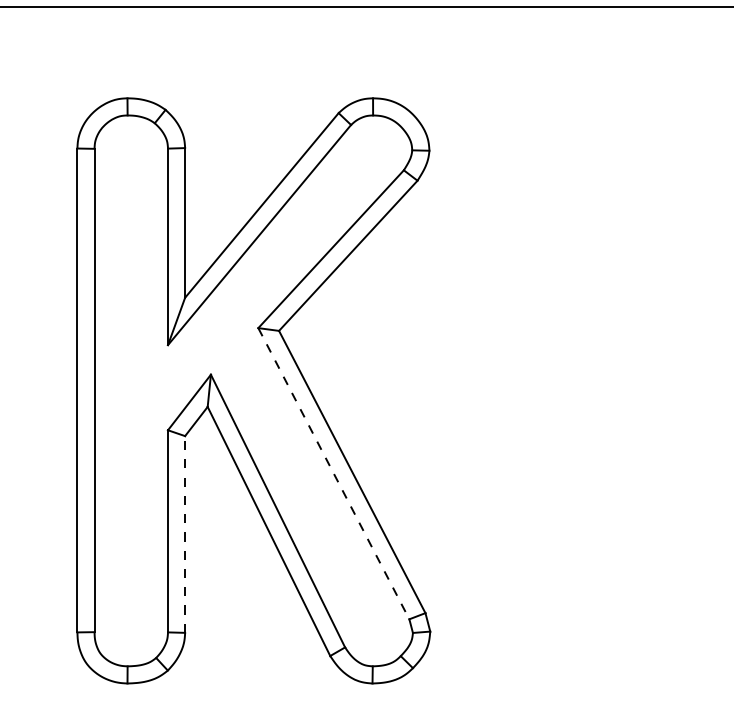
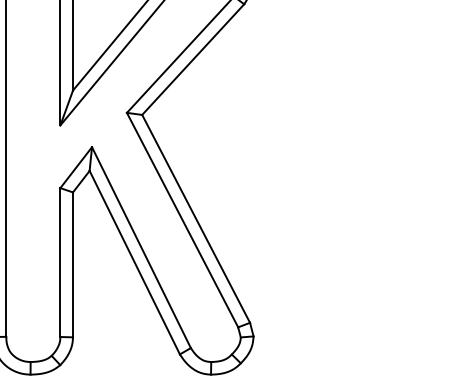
line: (334, 474) -> (183, 220), dashed -> solid
line: (185, 533) -> (73, 264), dashed -> solid

